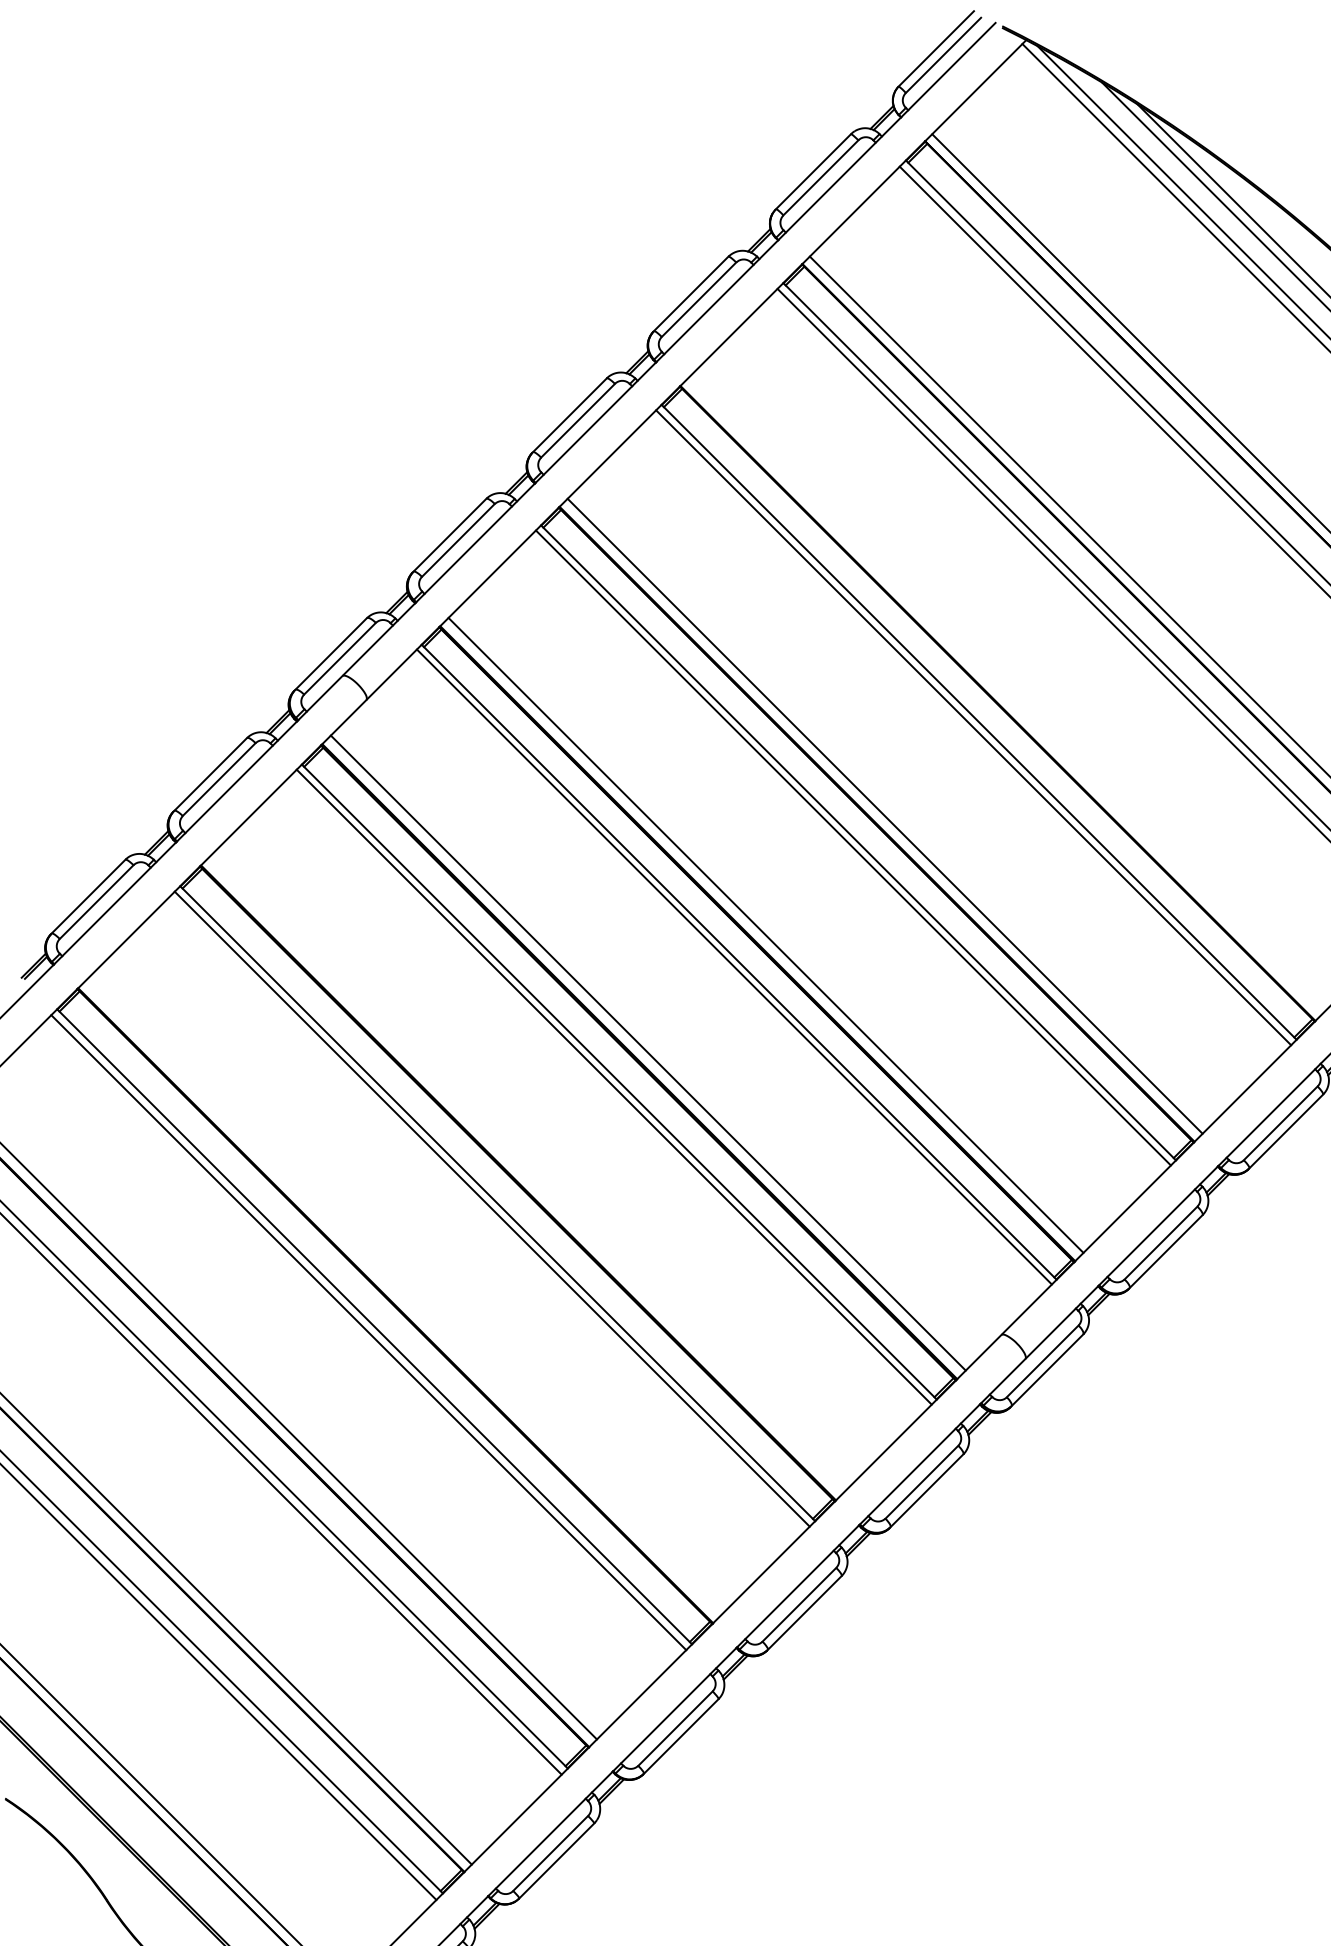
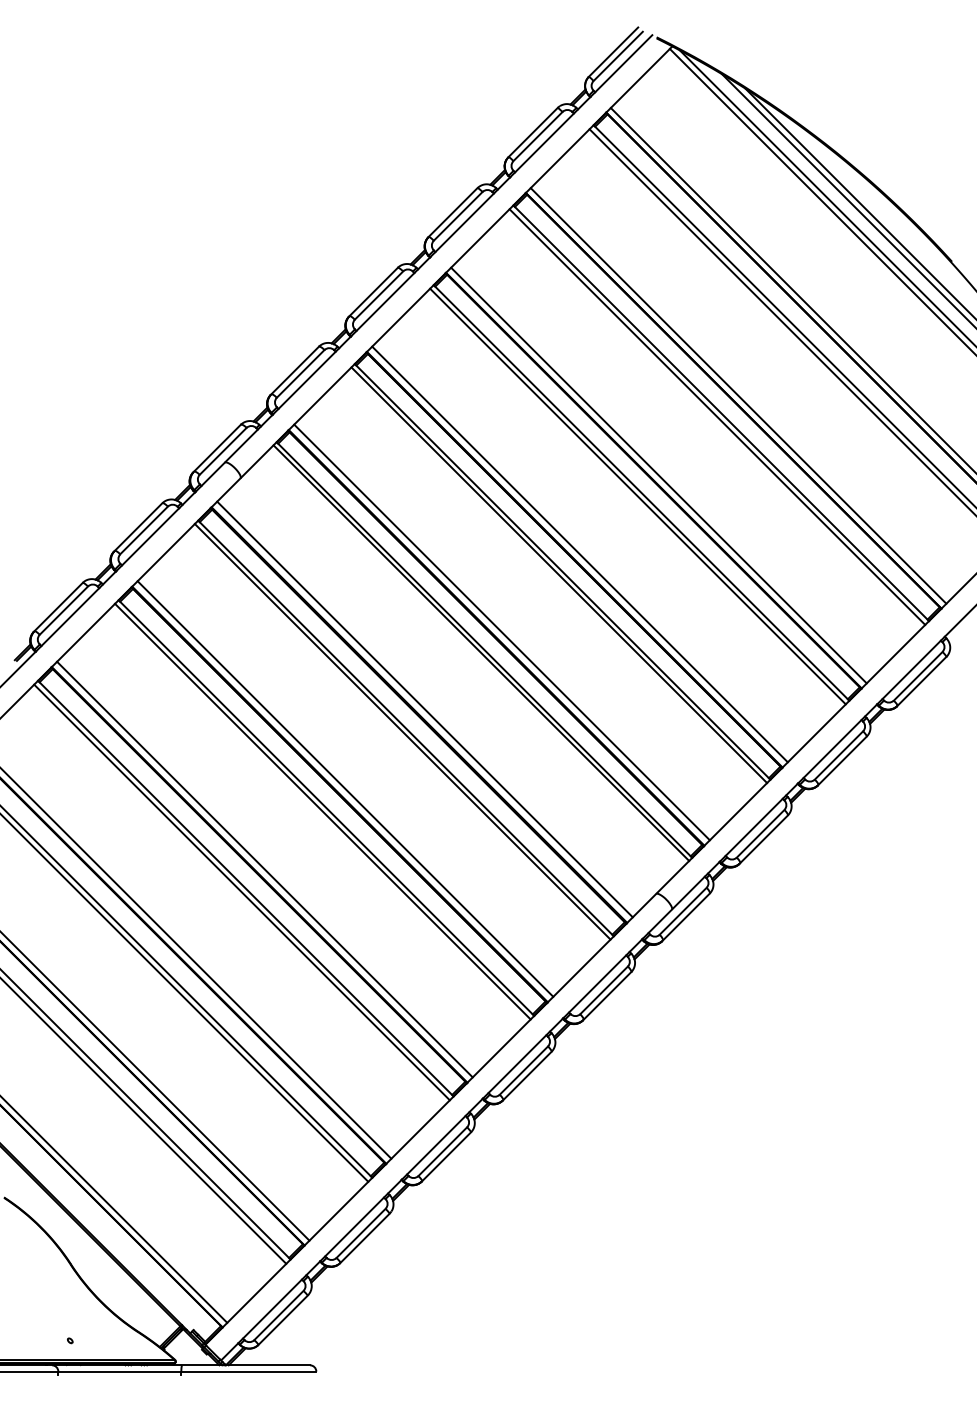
line: (1005, 695) -> (658, 475), added
line: (526, 1173) -> (345, 788), added
line: (403, 1297) -> (264, 869), added

